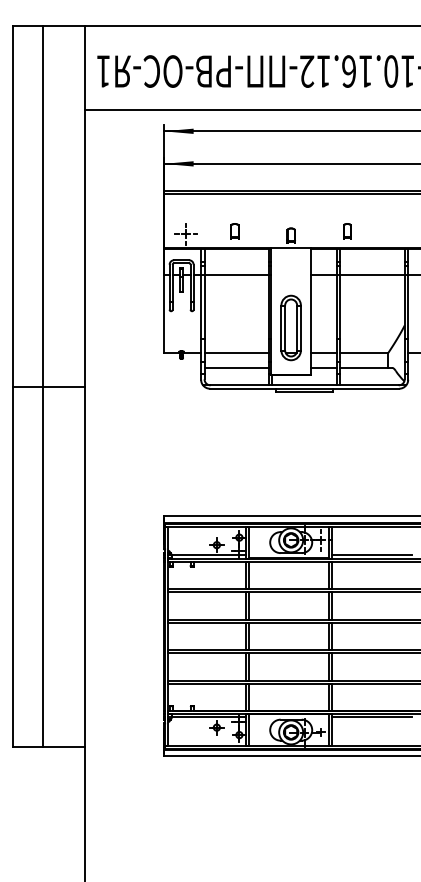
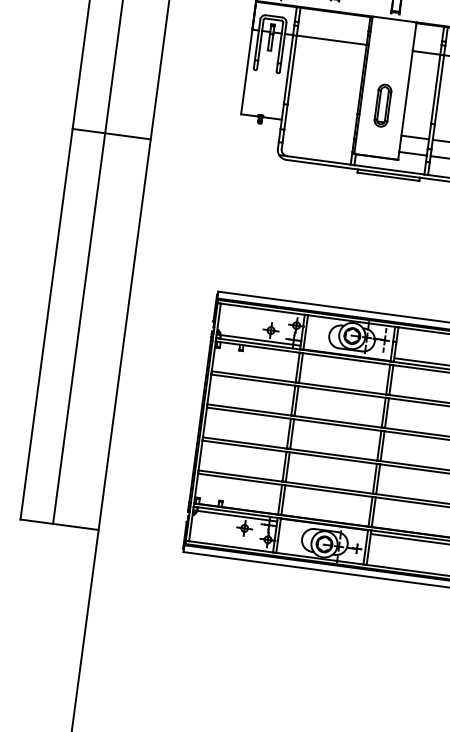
part: (290, 327) -> (382, 105), size x0.6
line: (236, 352) -> (320, 124), removed
line: (236, 367) -> (318, 140), removed

